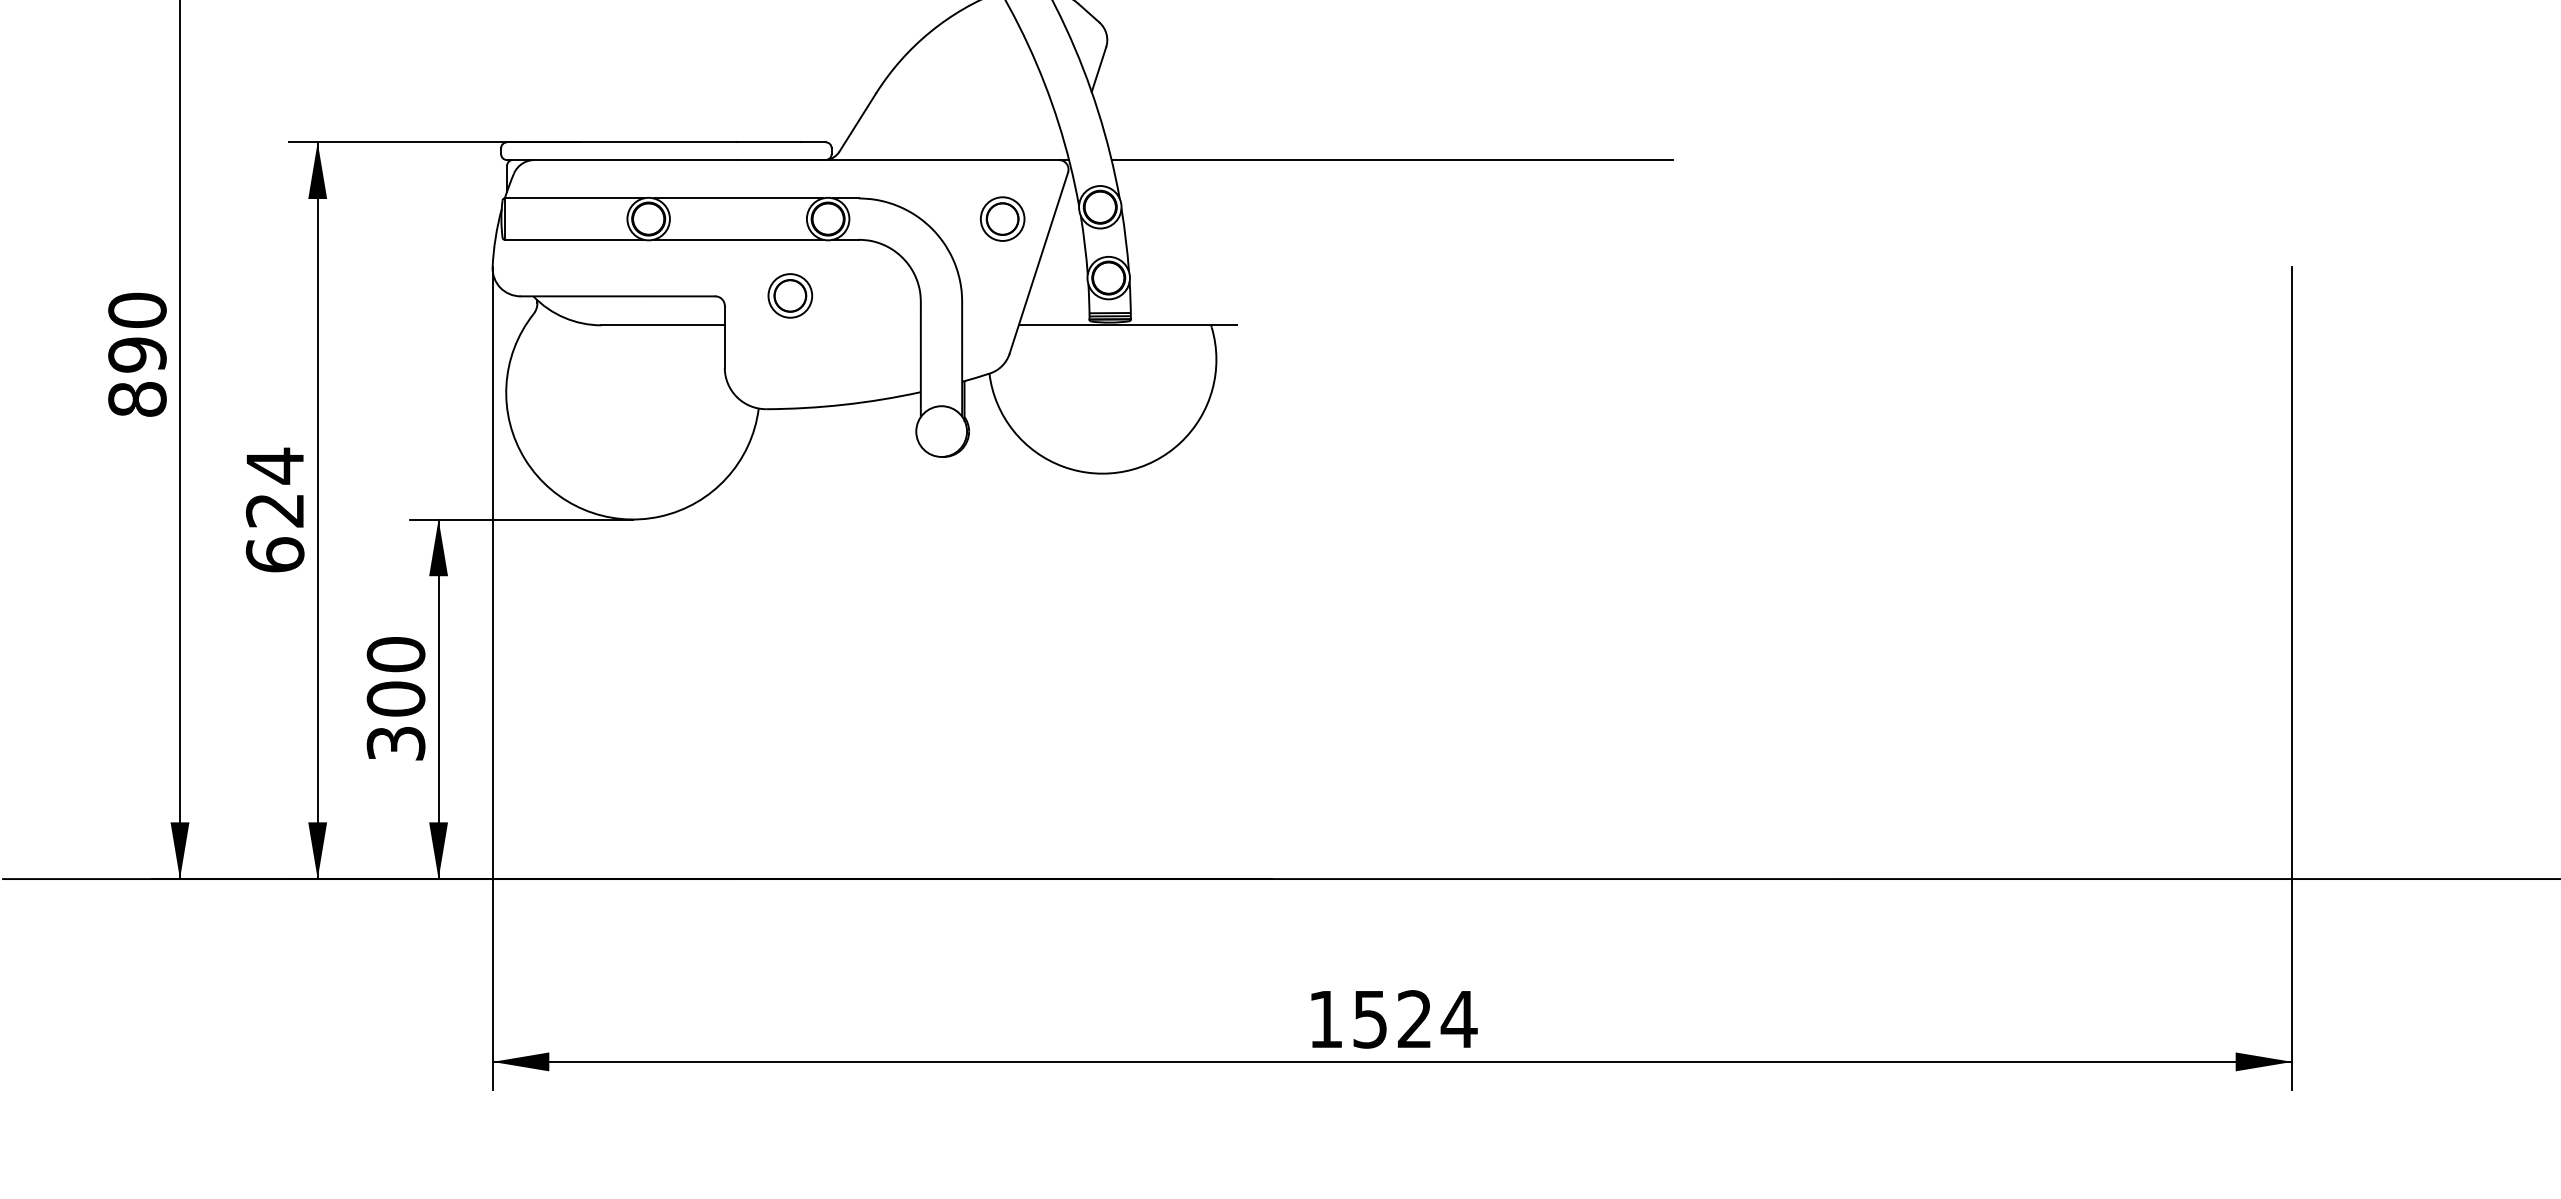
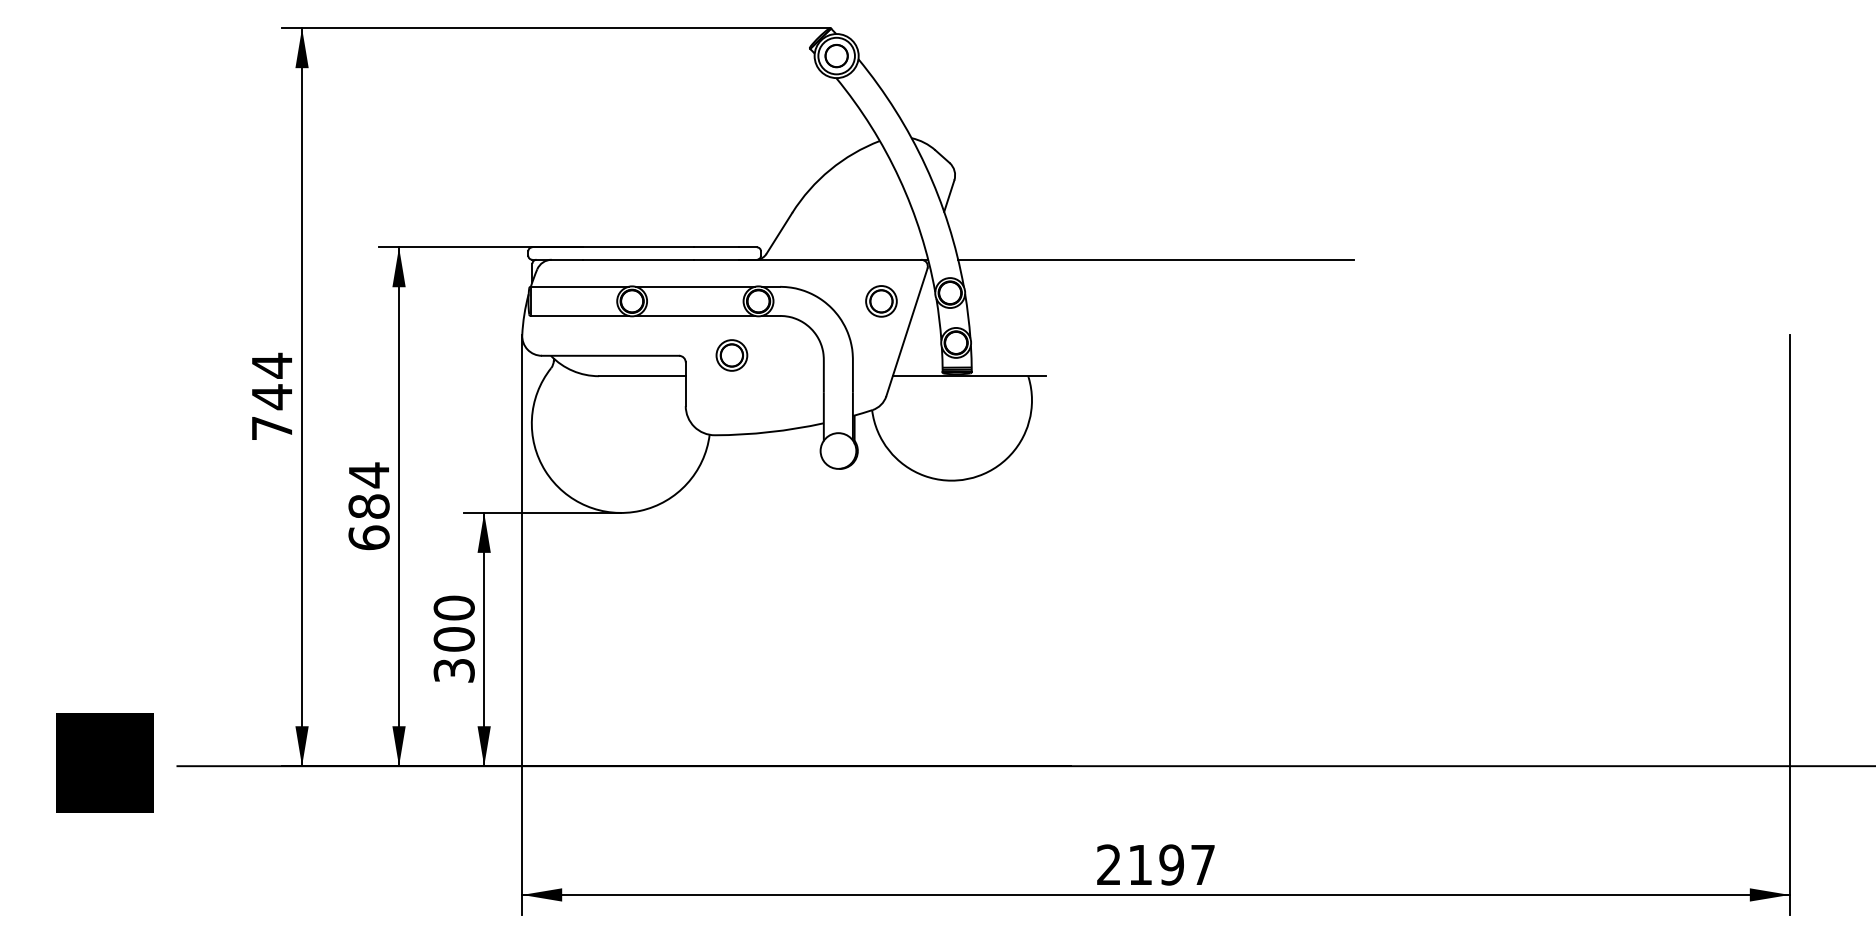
text: (136, 354) -> (271, 396), 890 -> 744
text: (274, 510) -> (368, 506), 624 -> 684
text: (1393, 1018) -> (1156, 864), 1524 -> 2197

